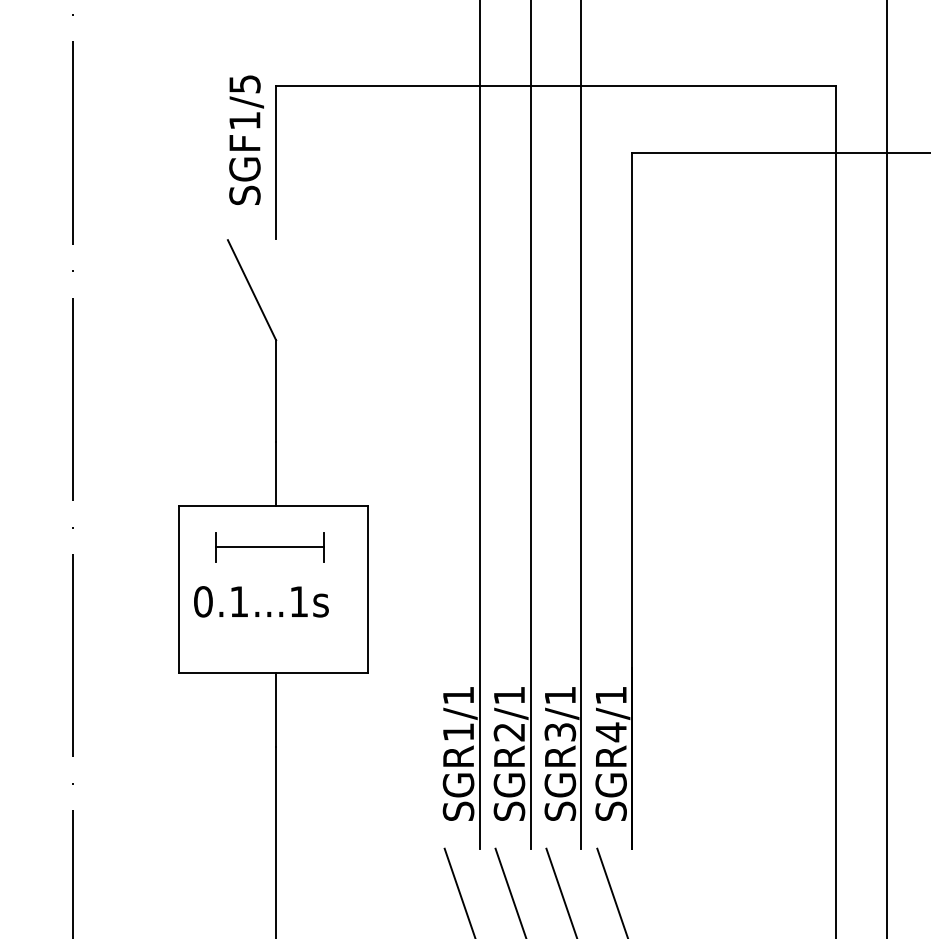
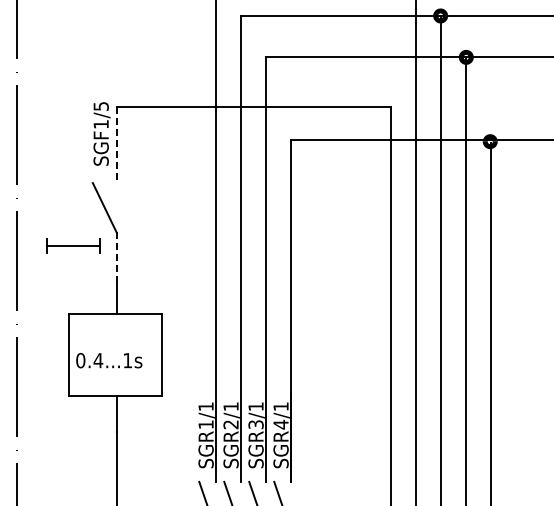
line: (276, 163) -> (116, 145), solid -> dashed
line: (276, 391) -> (116, 257), solid -> dashed
part: (269, 546) -> (73, 245), moved
text: (239, 601) -> (98, 360), 0.1...1s -> 0.4...1s

